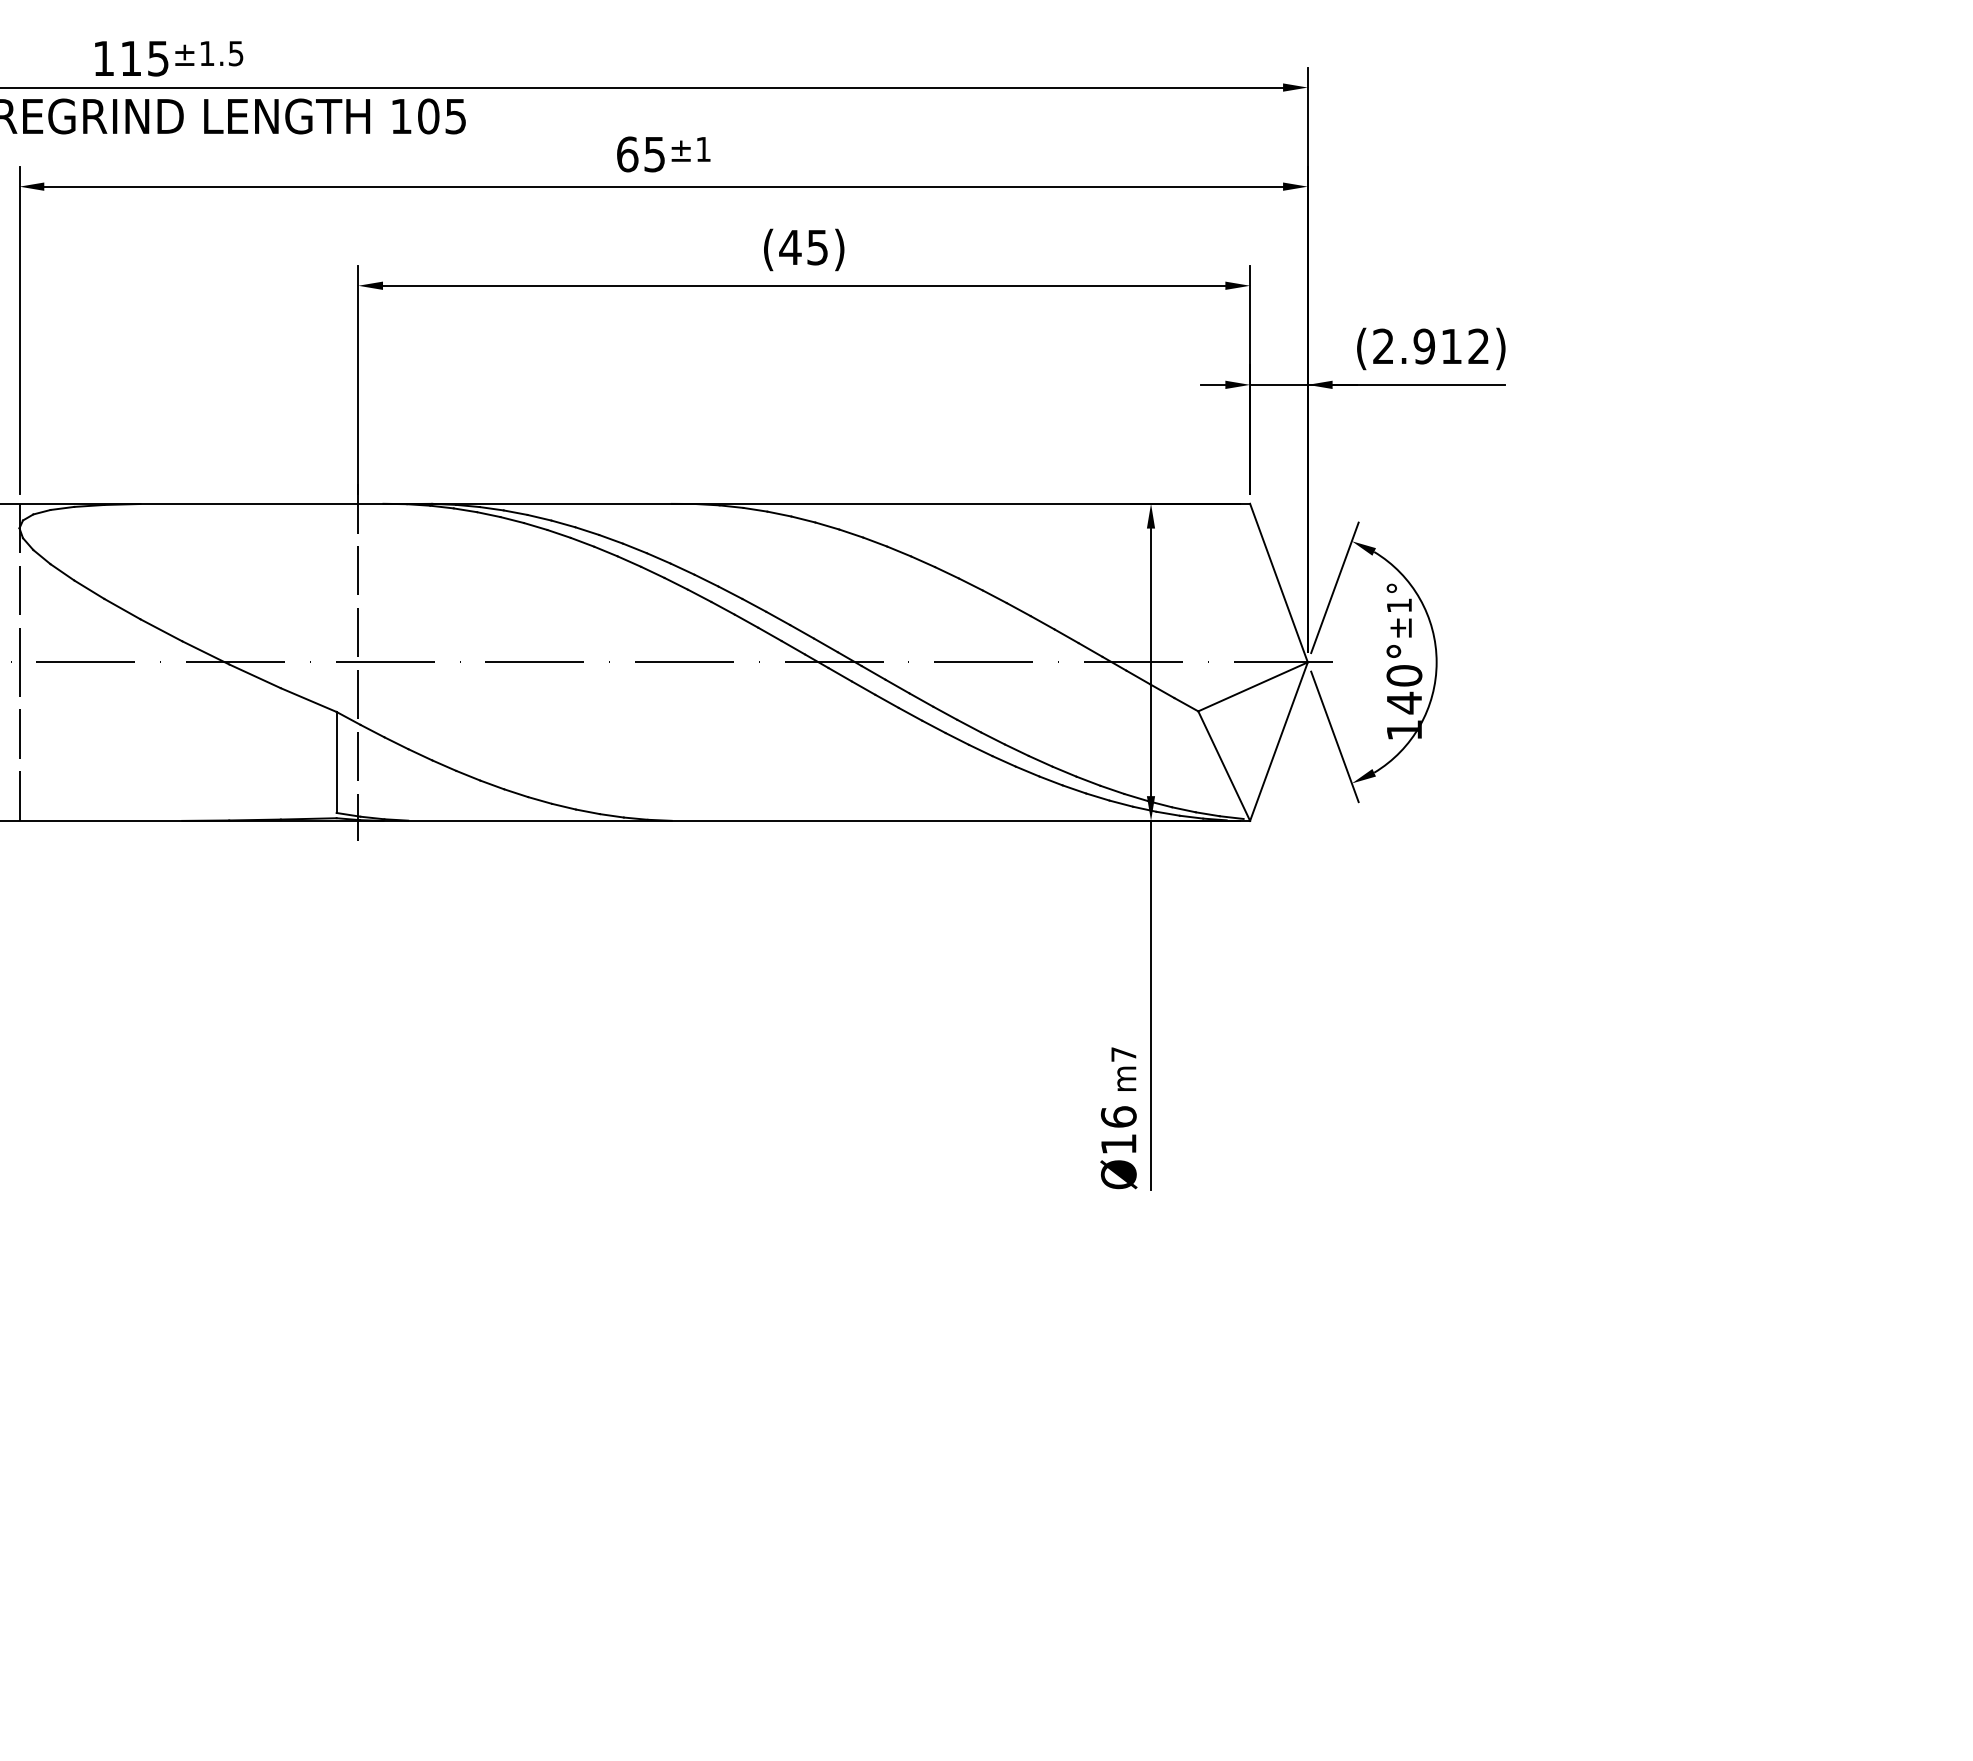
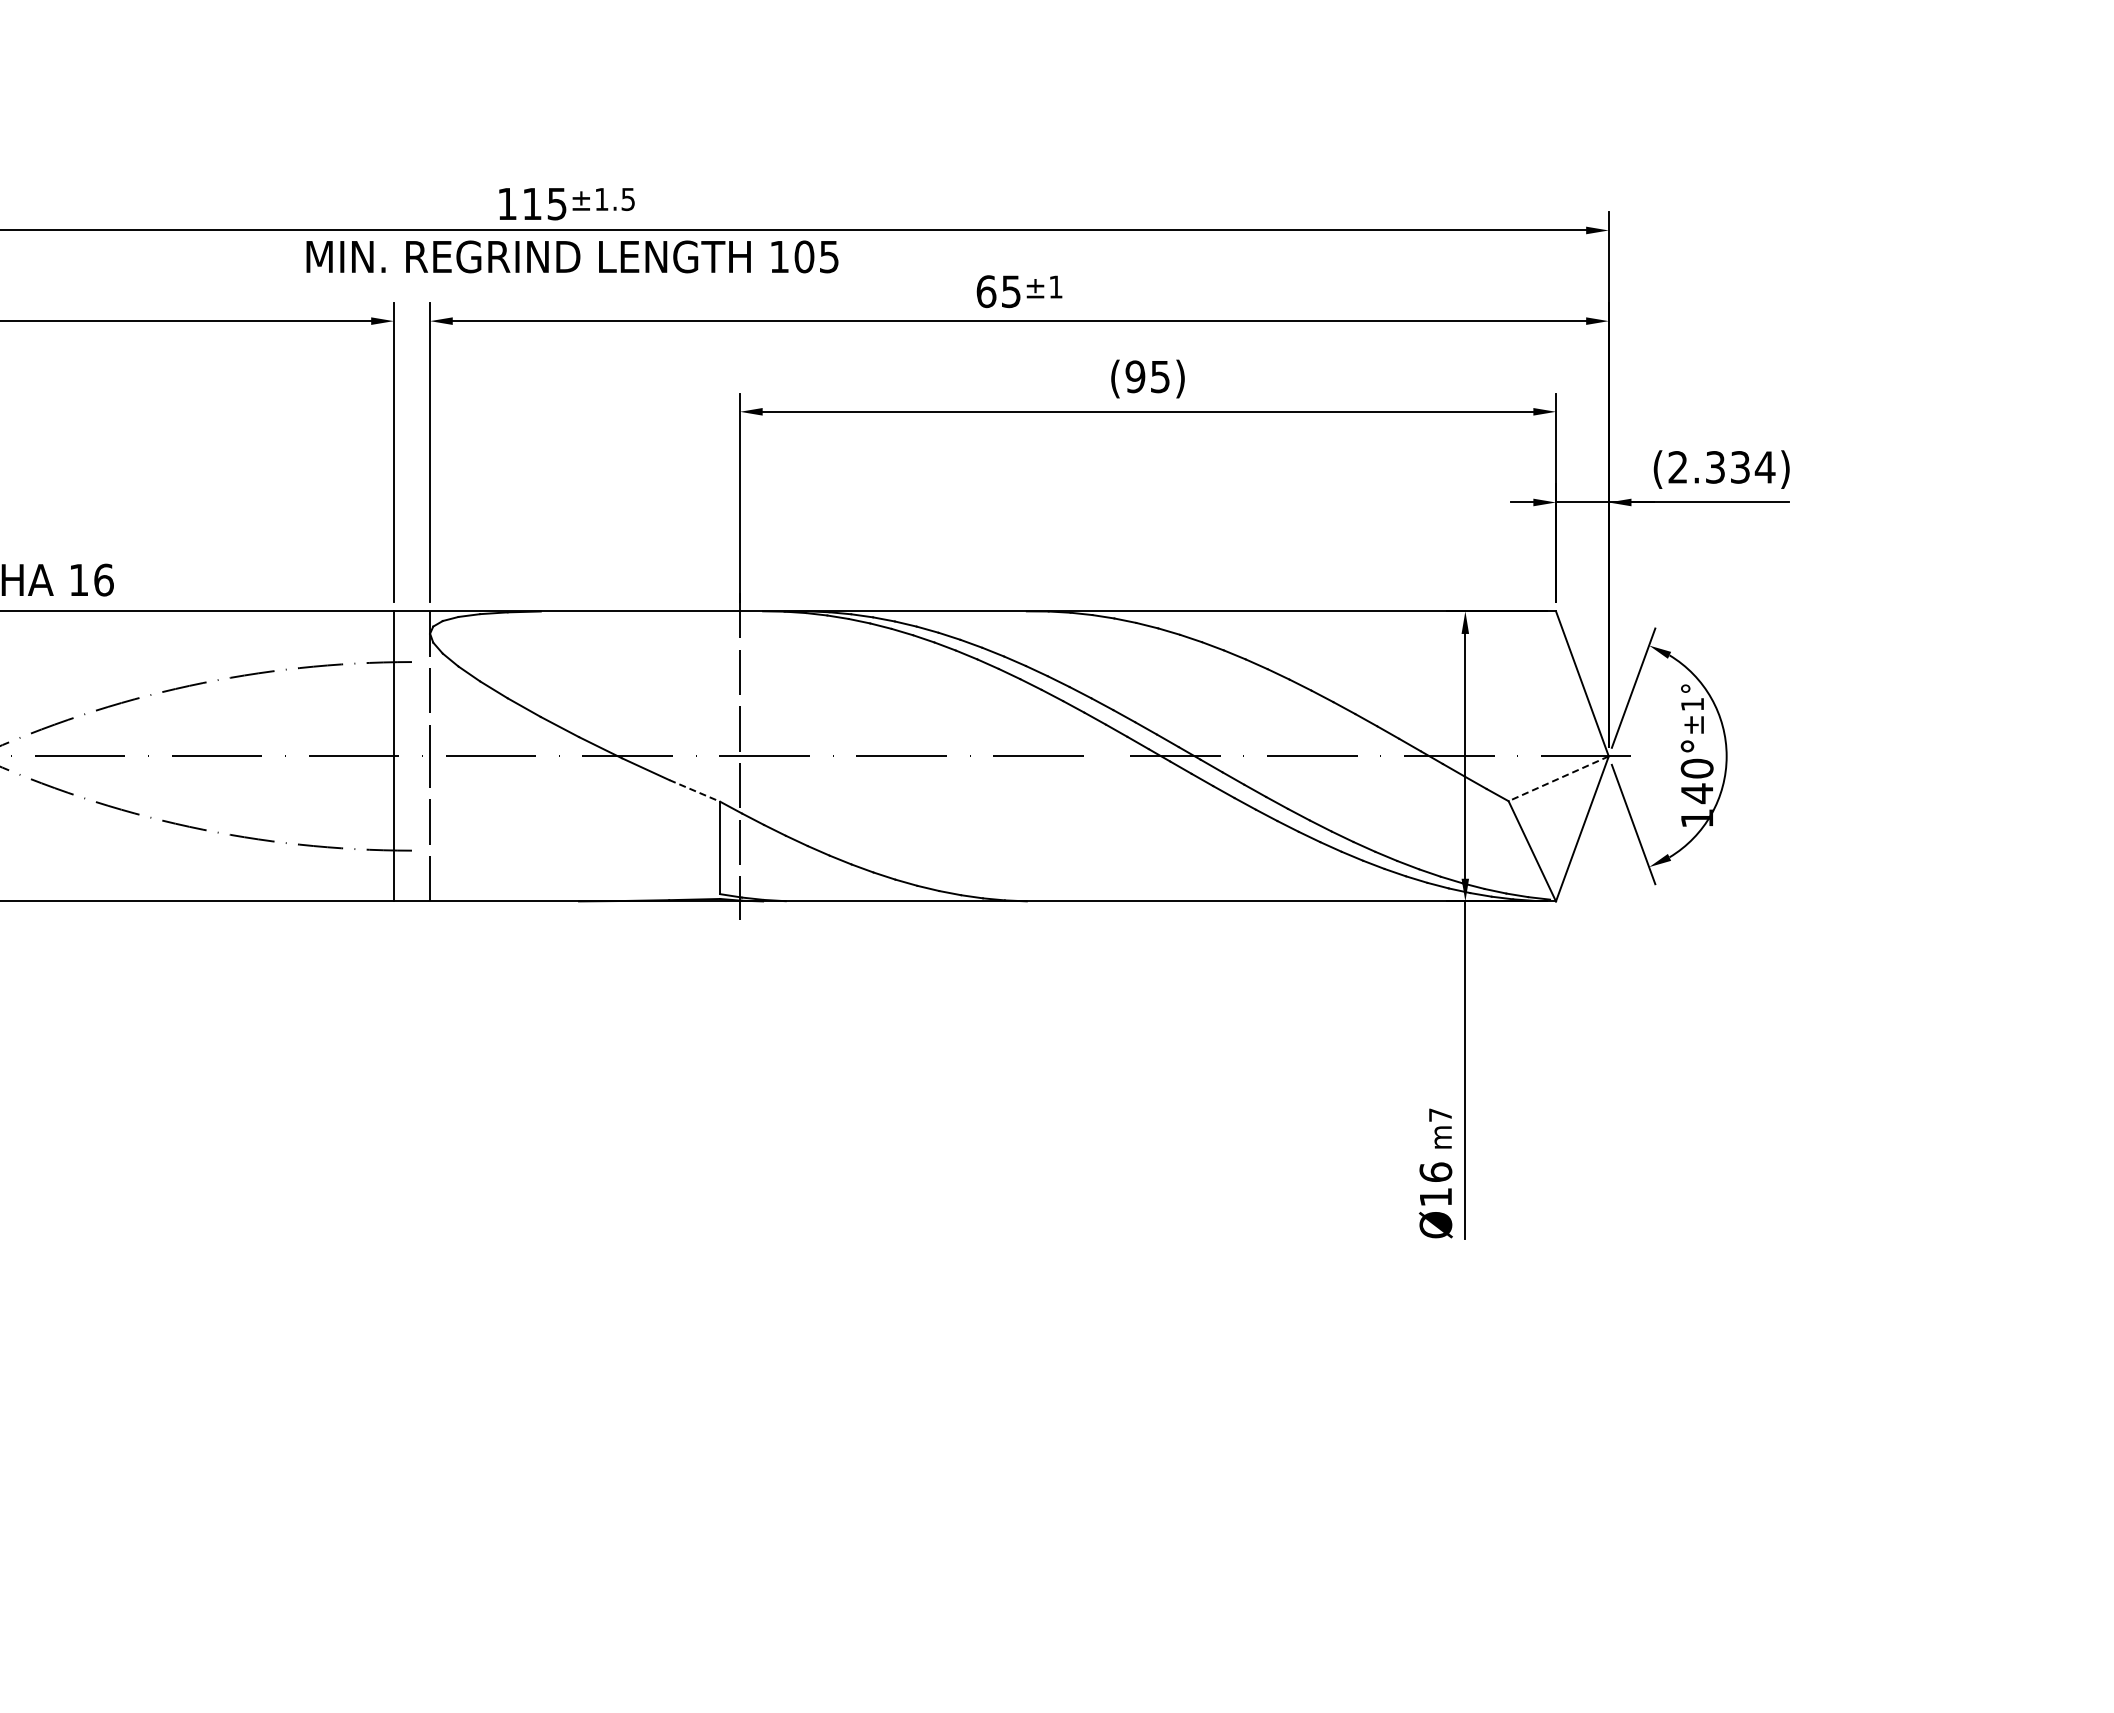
text: (790, 247) -> (1135, 376), (45) -> (95)
text: (1451, 346) -> (1740, 467), (2.912) -> (2.334)
line: (1252, 686) -> (1558, 778), solid -> dashed
line: (308, 699) -> (694, 790), solid -> dashed

